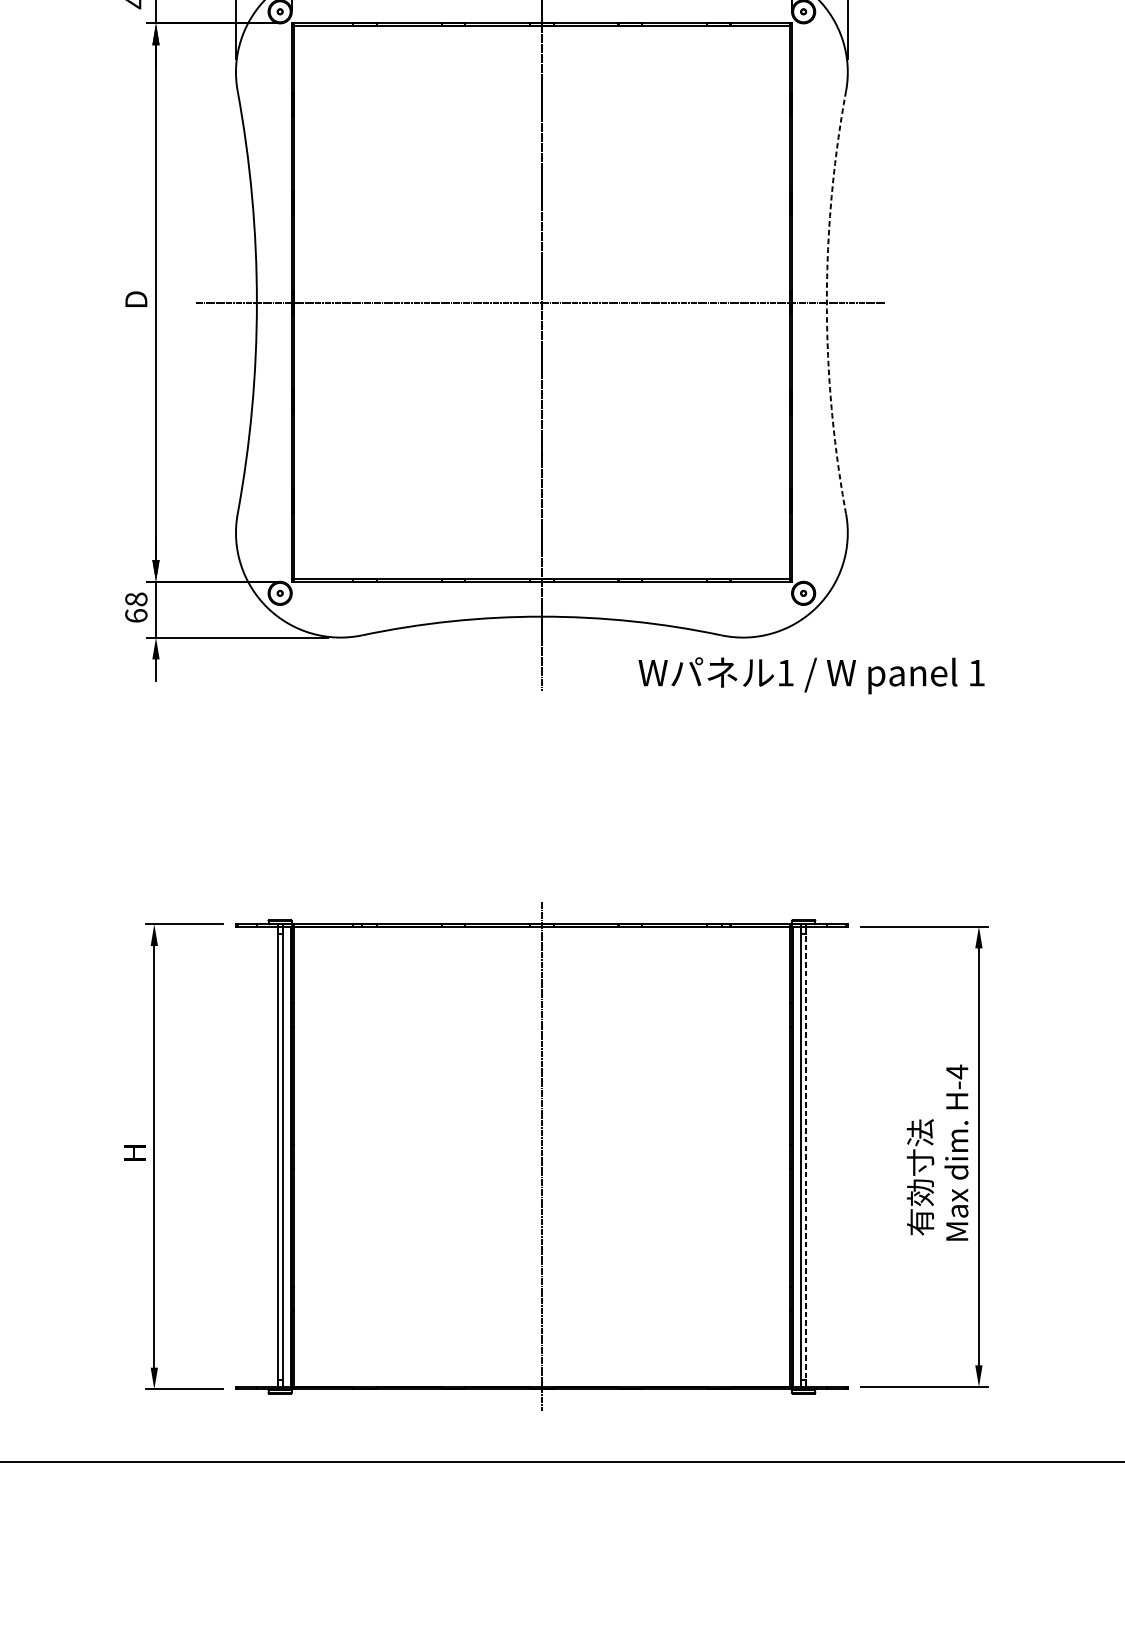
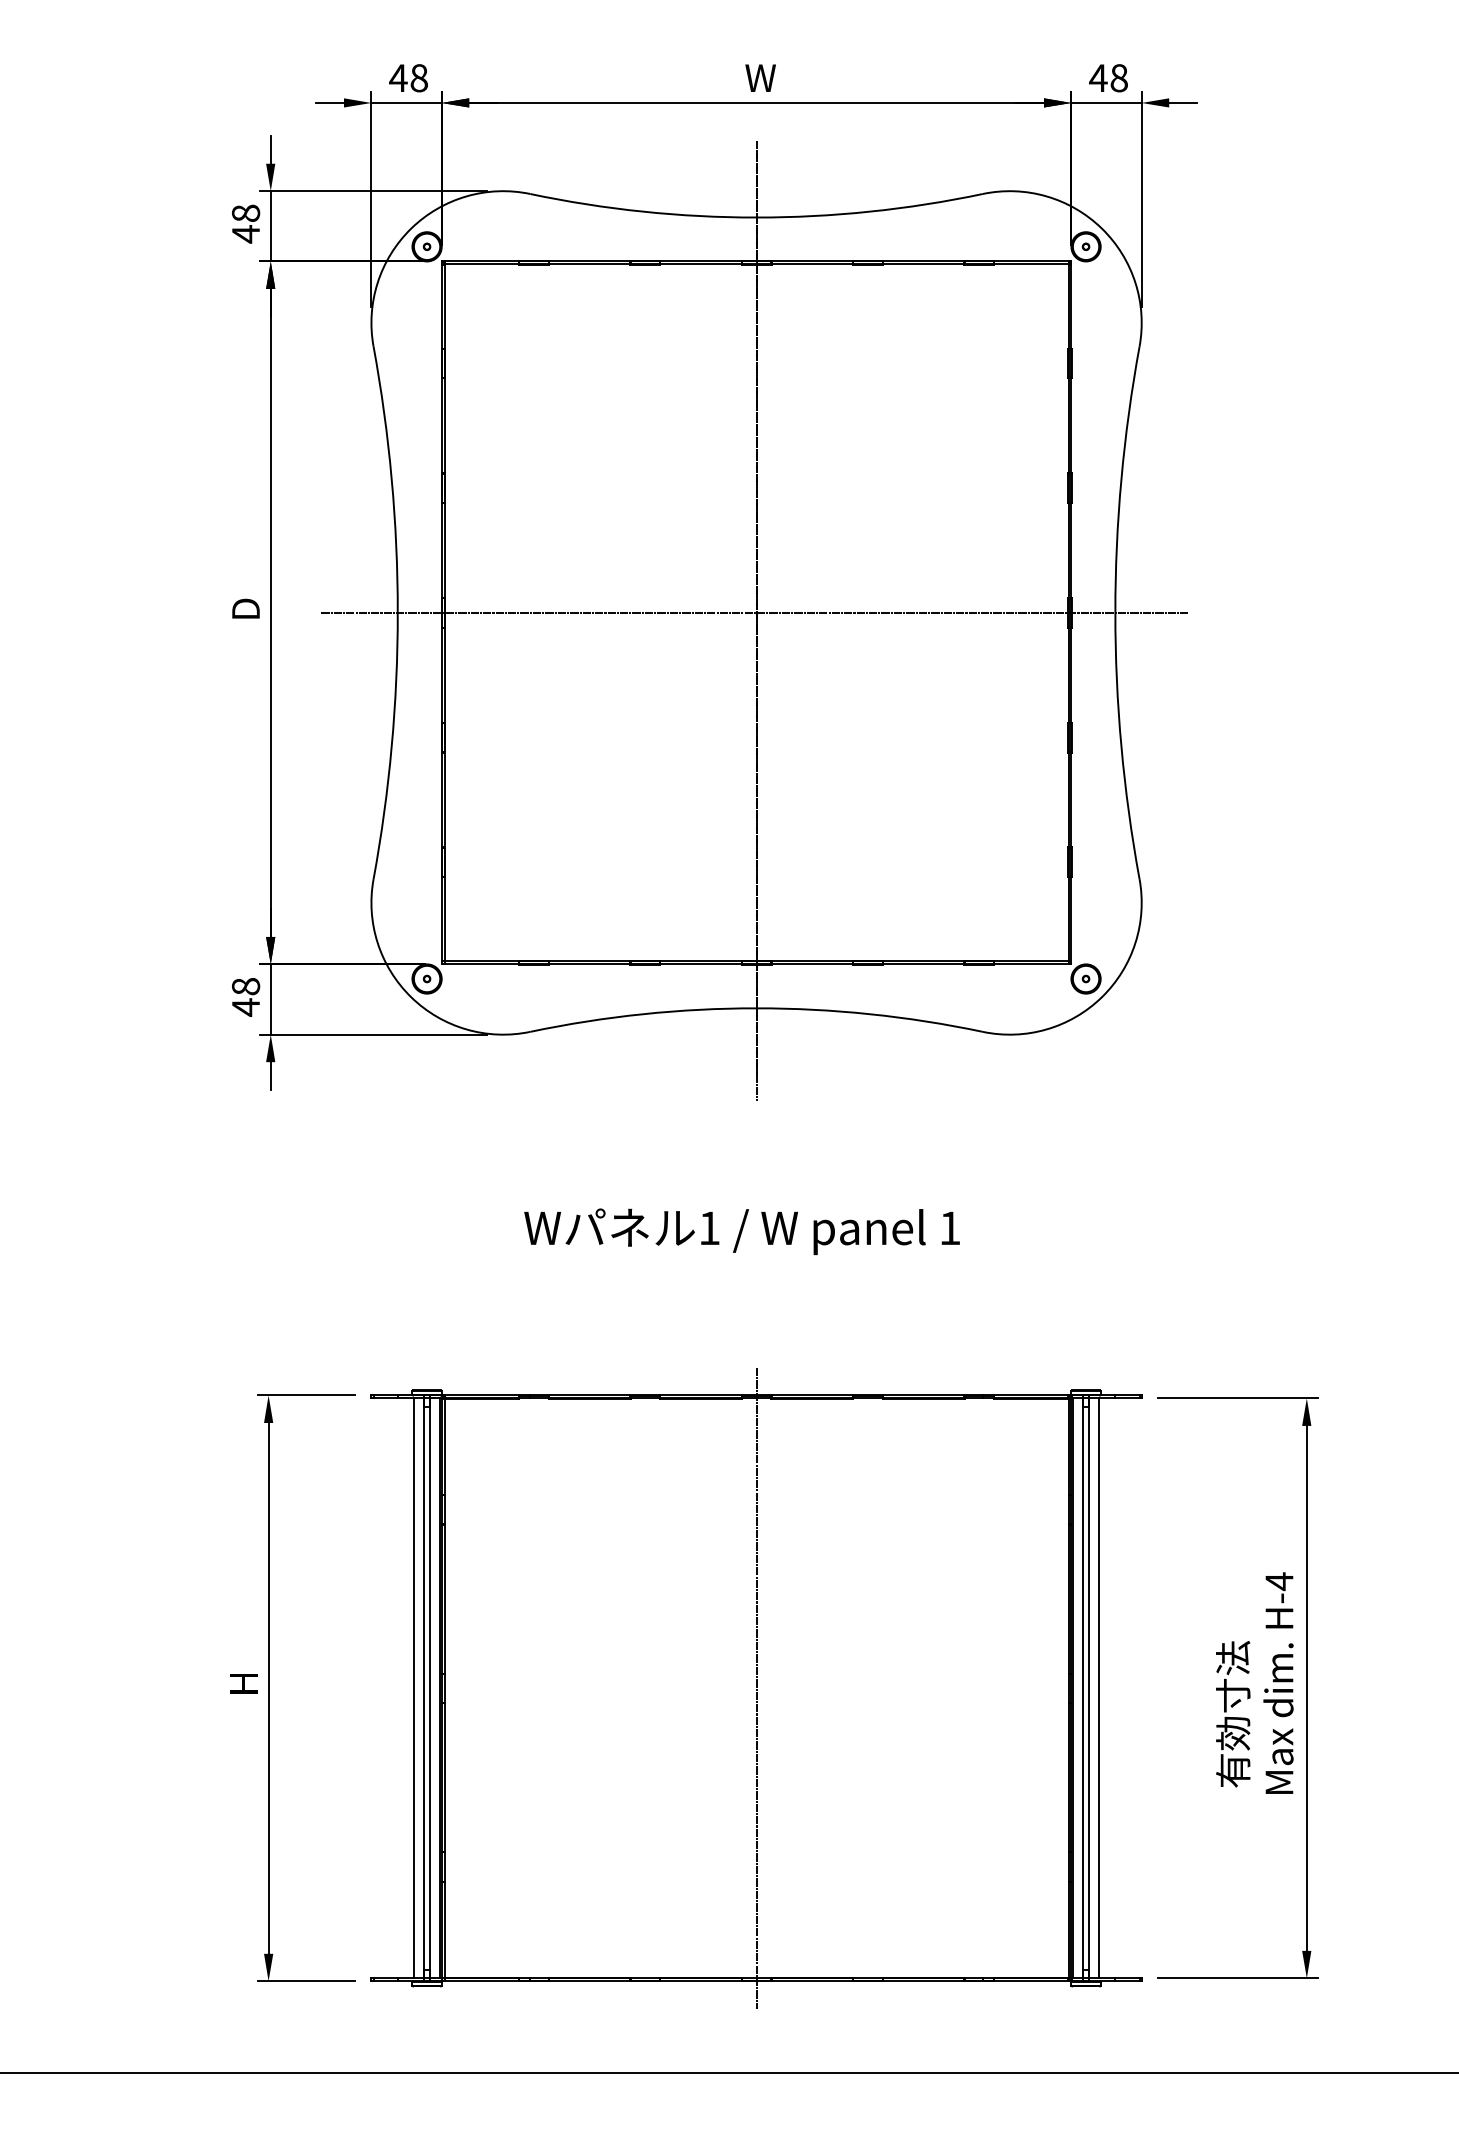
arc: (826, 302) -> (1115, 612), dashed -> solid
text: (135, 616) -> (245, 1007), 68 -> 48
text: (811, 675) -> (741, 1231), moved
line: (269, 1156) -> (413, 1688), added
line: (805, 1156) -> (1088, 1688), dashed -> solid
line: (814, 1156) -> (1099, 1688), added

